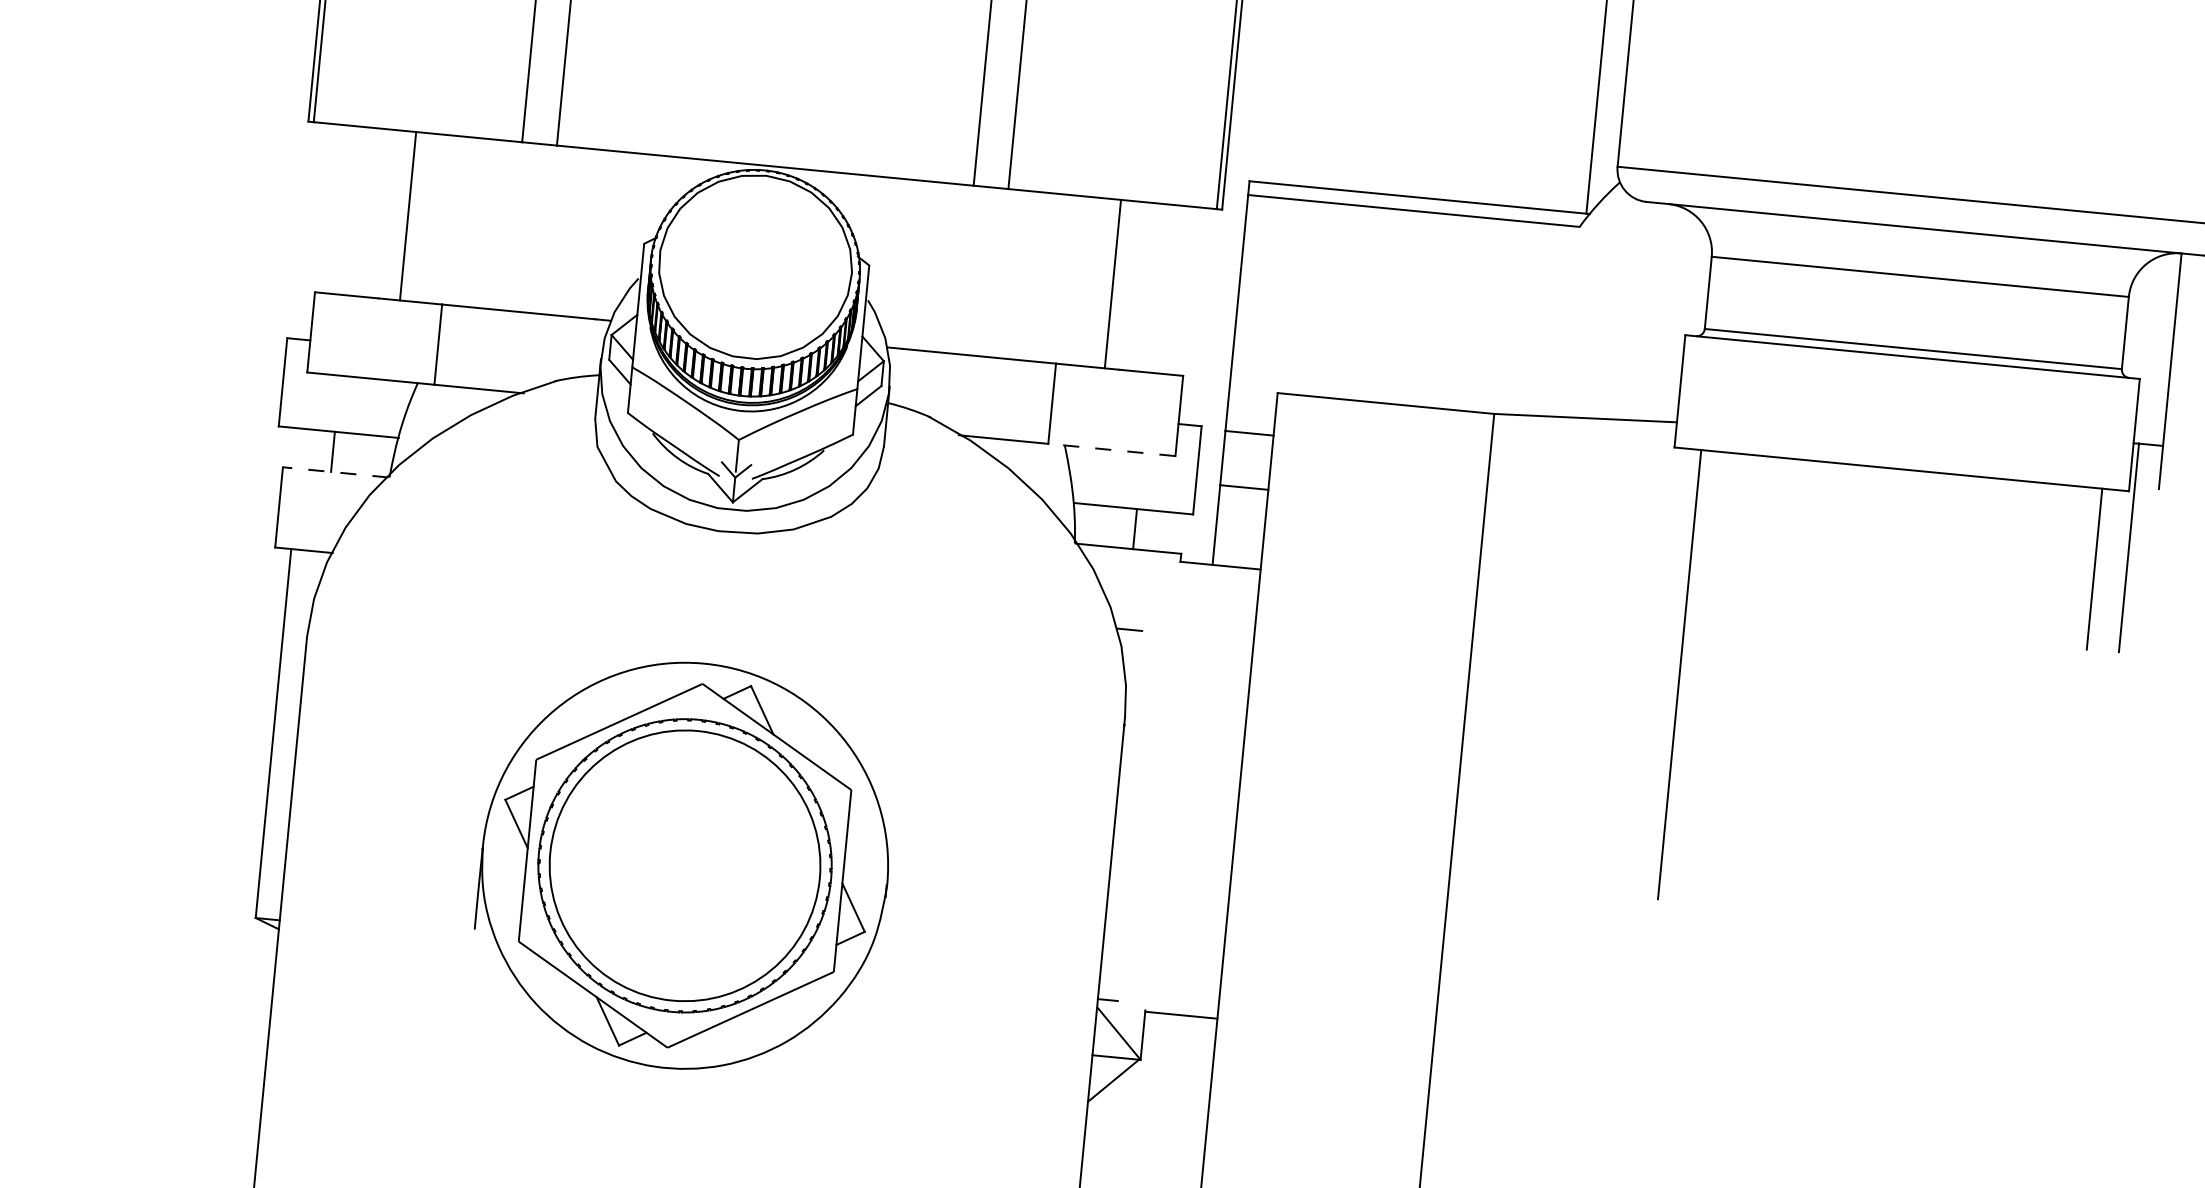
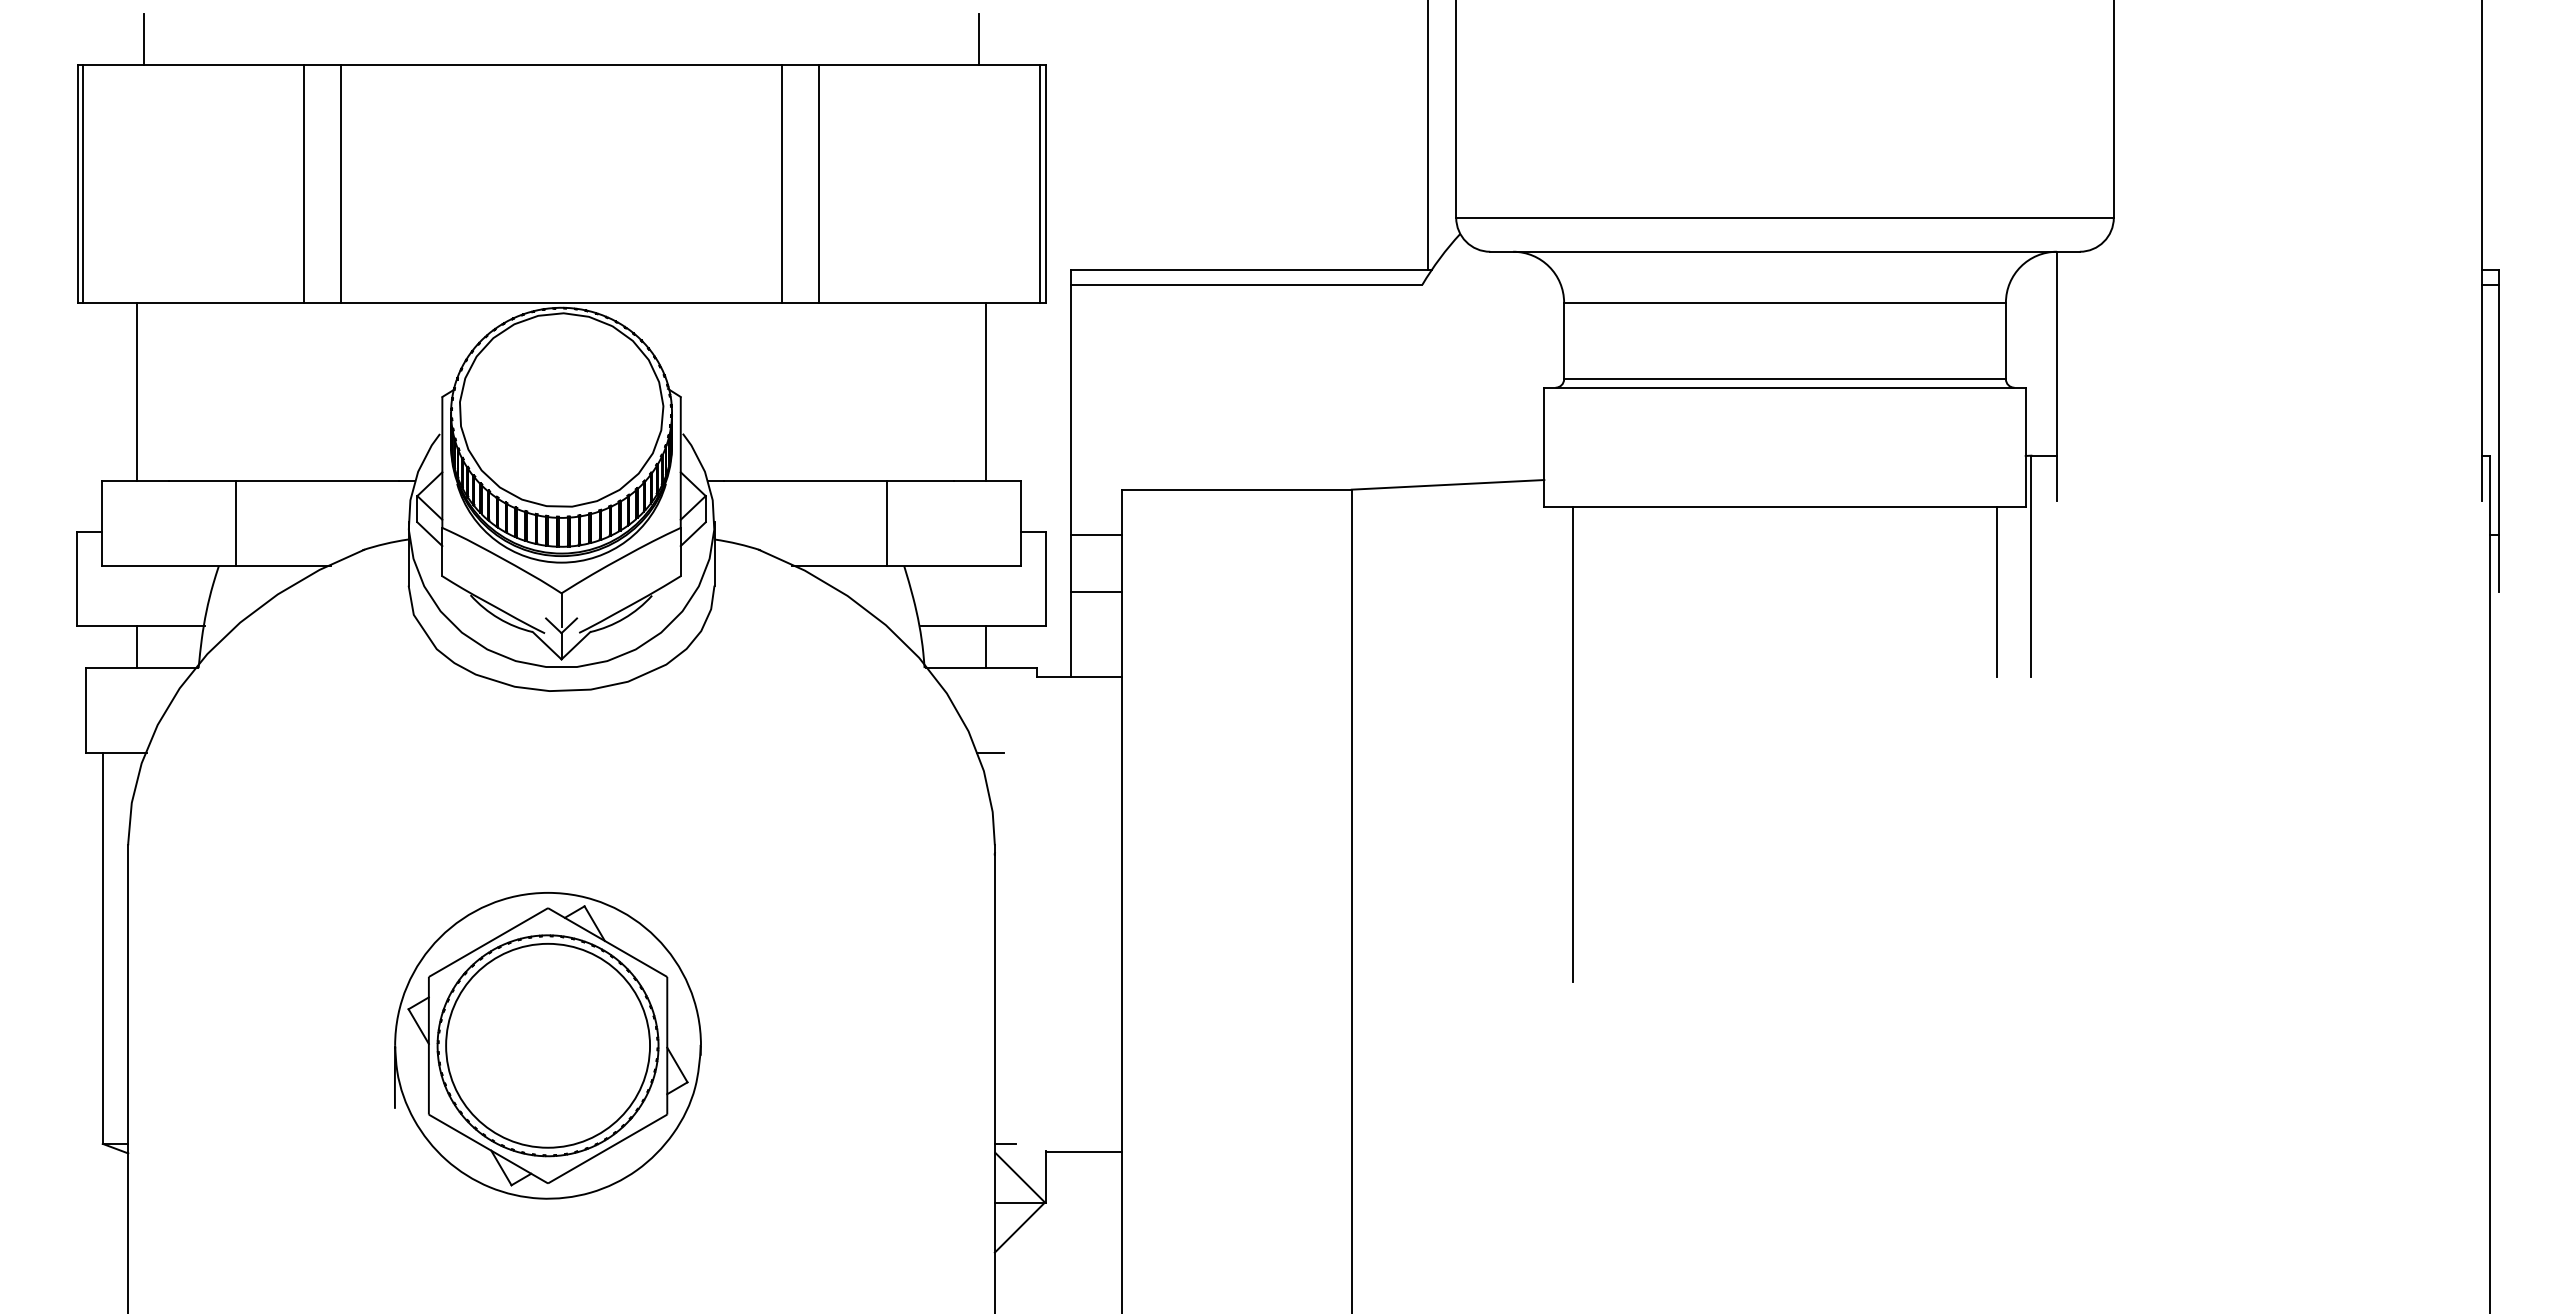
line: (407, 215) -> (136, 391), moved
line: (1113, 283) -> (986, 391), moved
line: (1111, 450) -> (953, 566), dashed -> solid
line: (335, 472) -> (141, 668), dashed -> solid
part: (684, 865) -> (547, 1045), size x0.71

